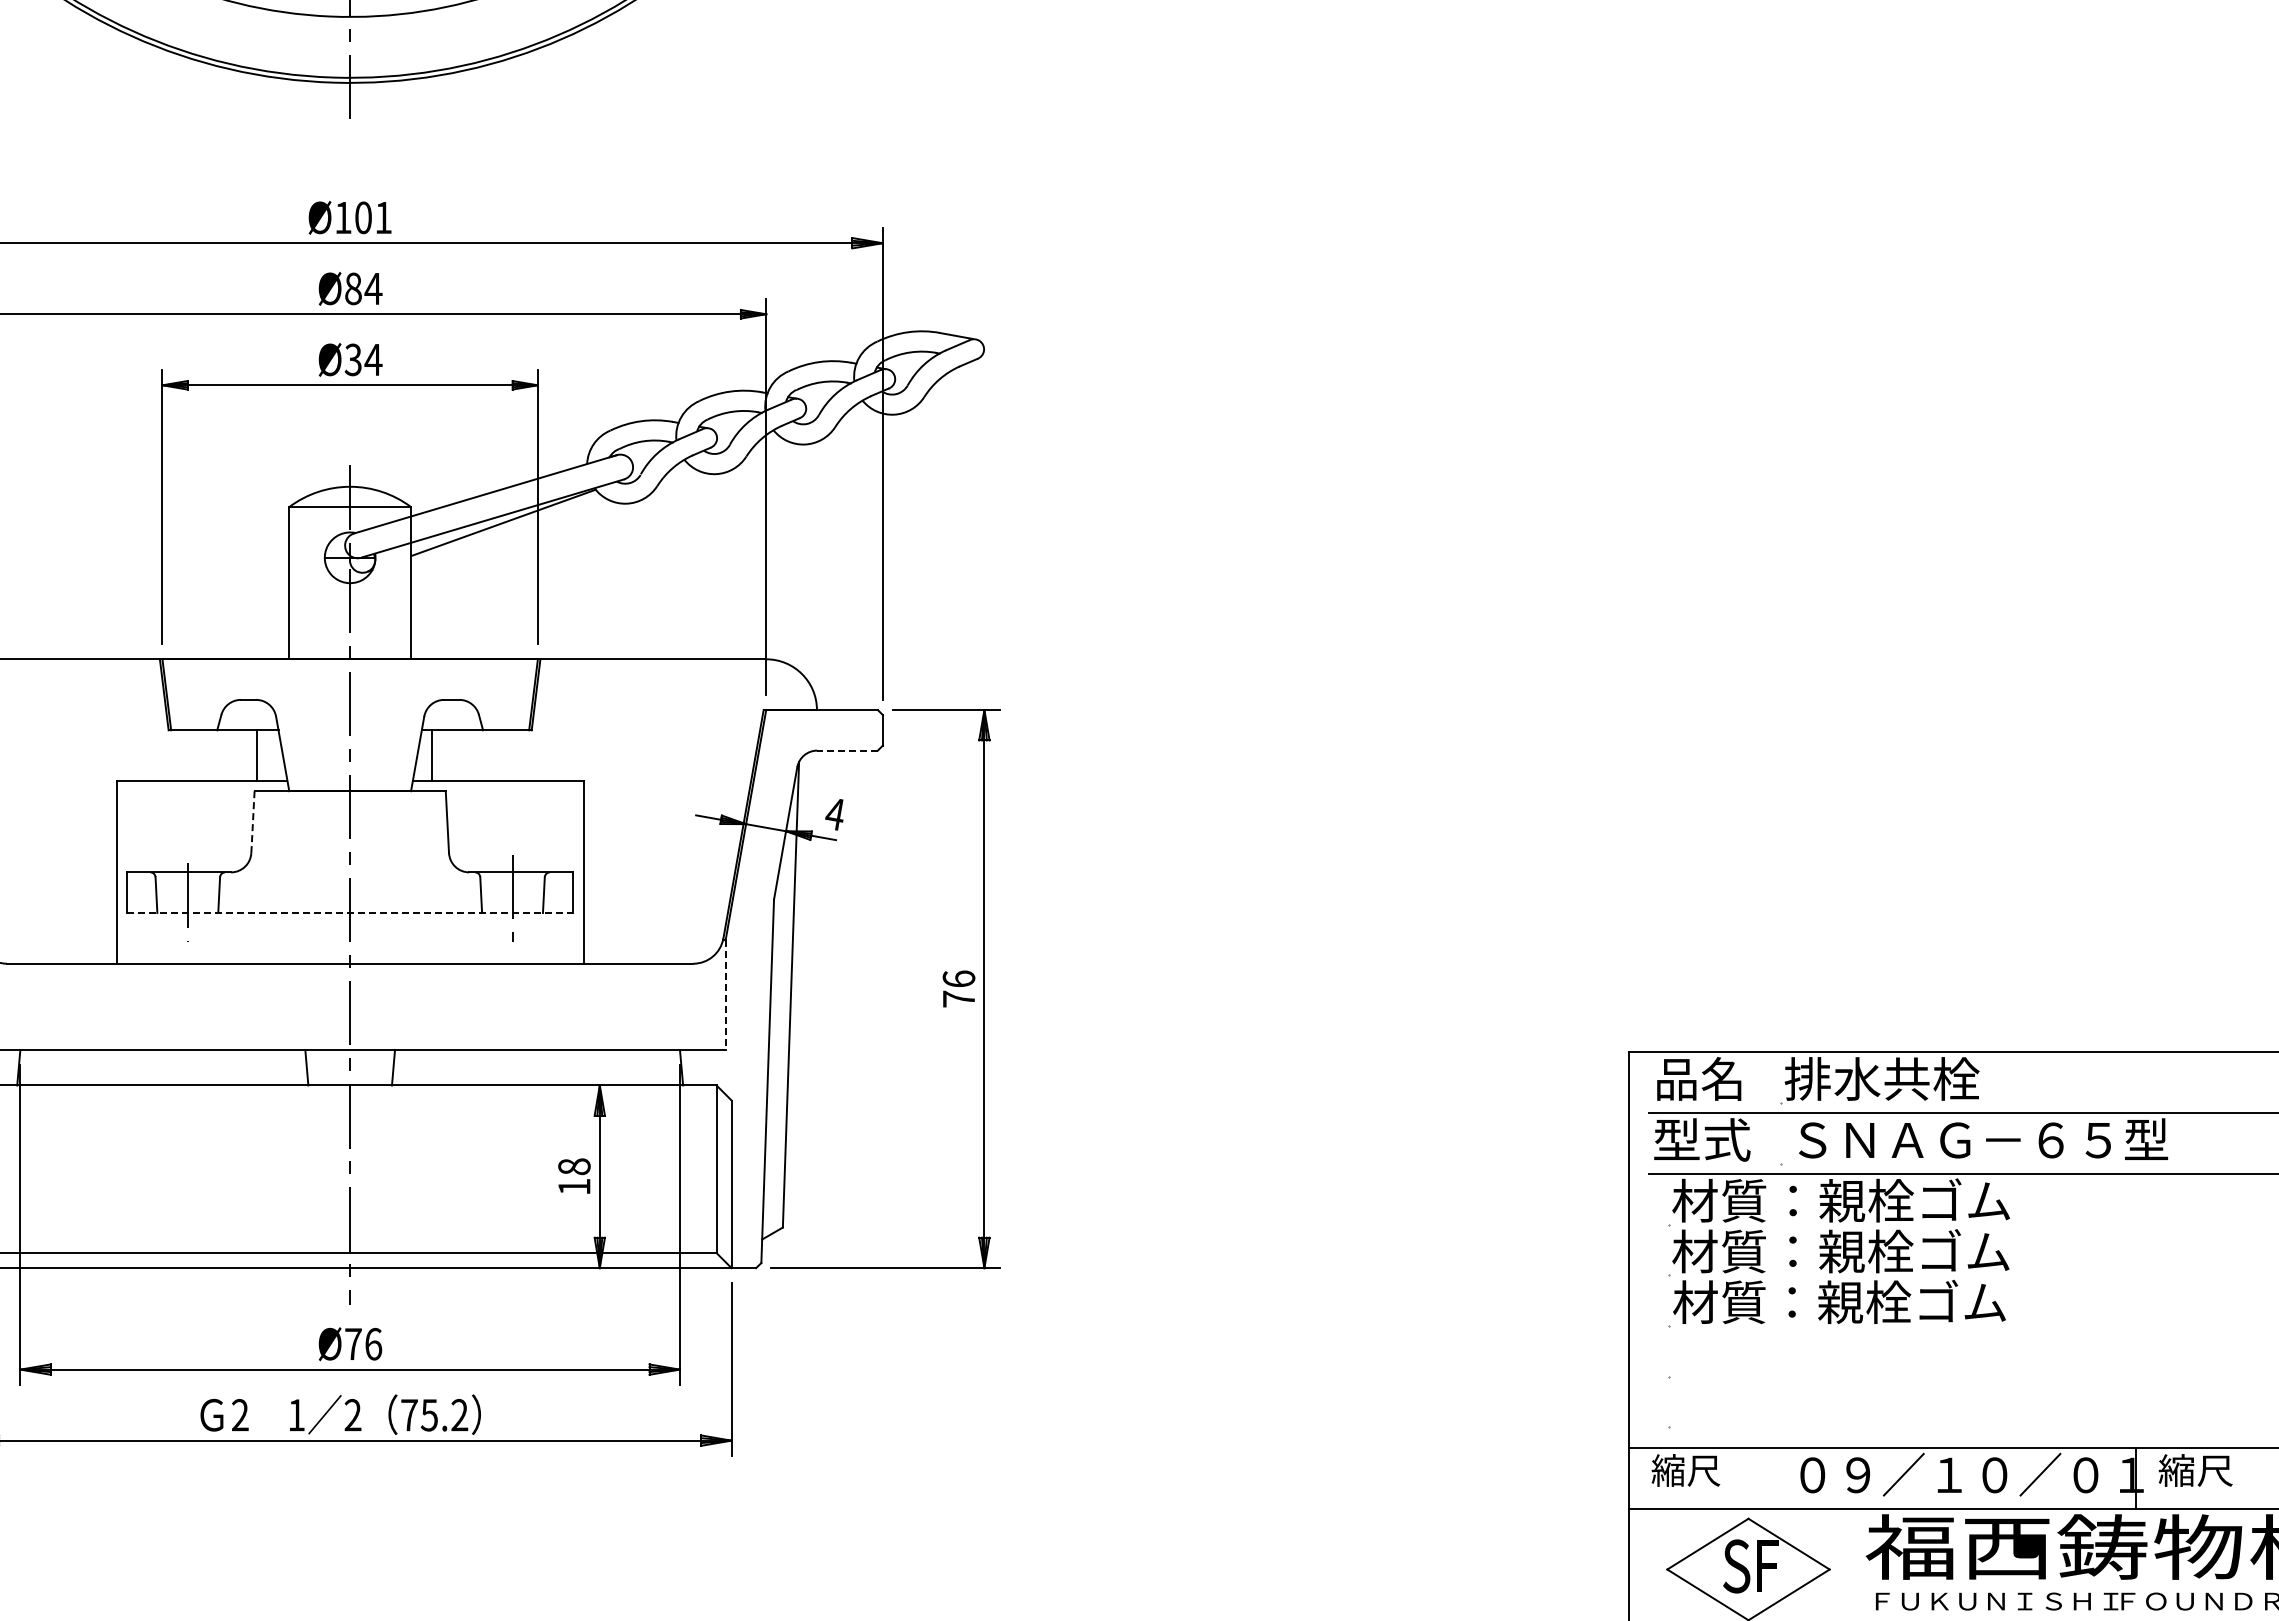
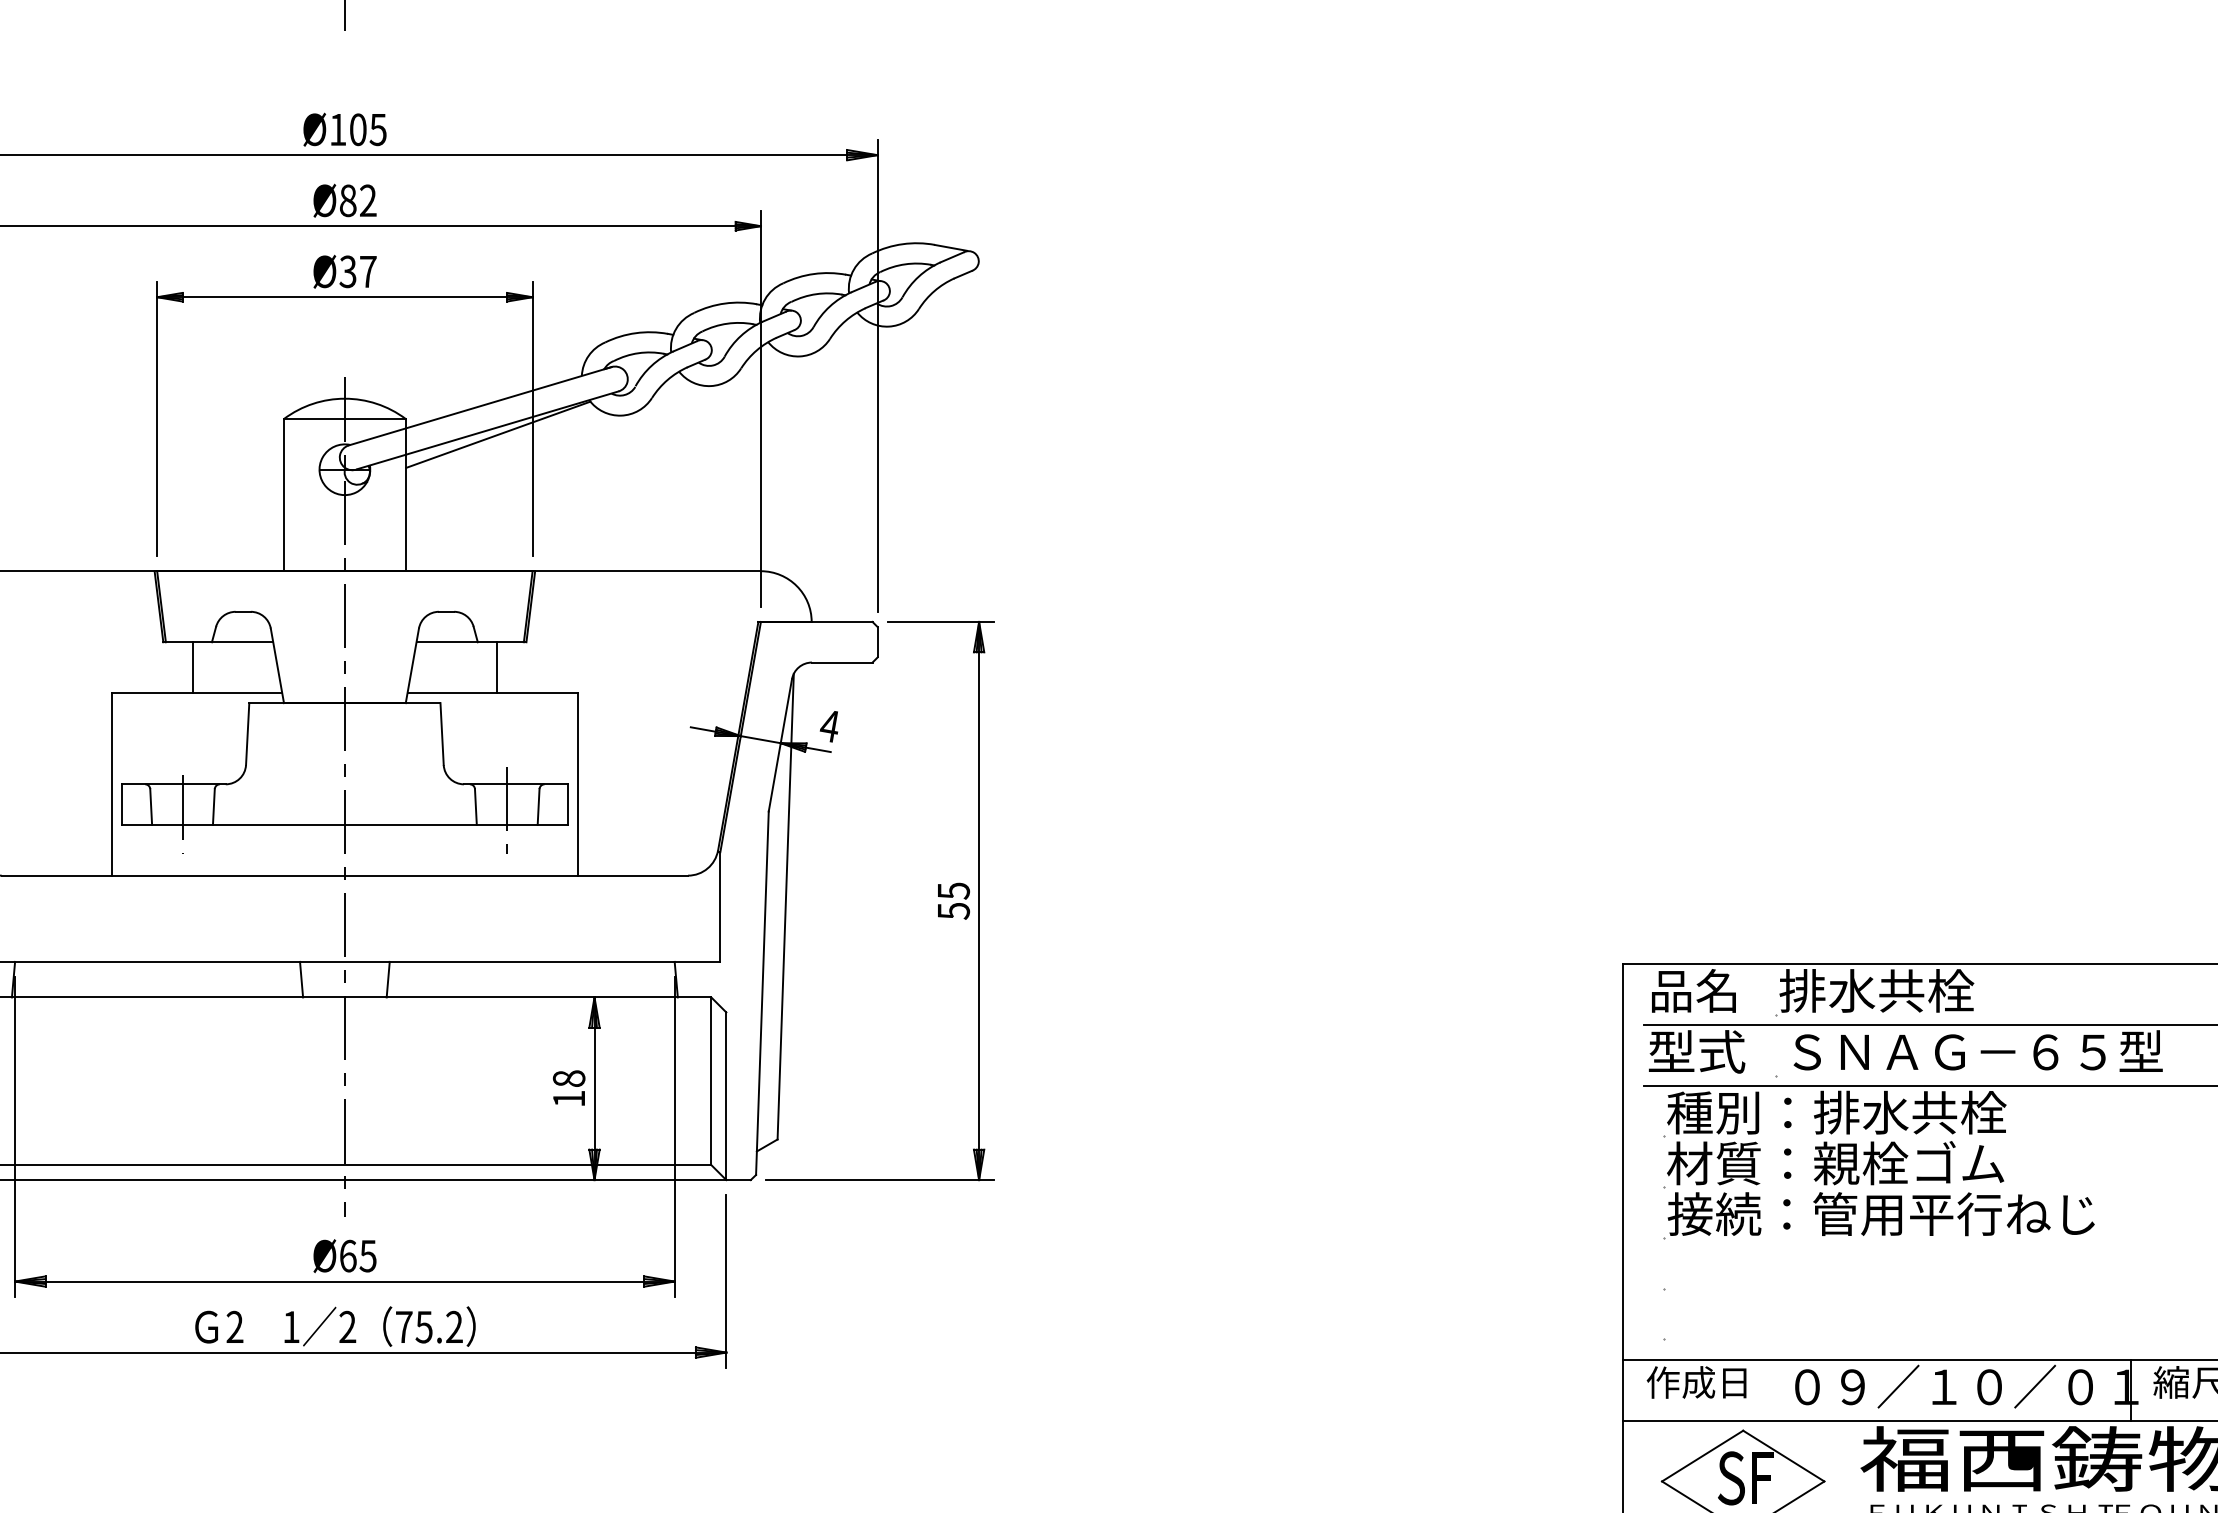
text: (383, 218) -> (378, 130), Ø101 -> Ø105
text: (373, 288) -> (368, 200), Ø84 -> Ø82
text: (373, 359) -> (368, 271), Ø34 -> Ø37
line: (847, 750) -> (842, 662), dashed -> solid
line: (256, 755) -> (192, 667), moved
line: (432, 755) -> (497, 667), moved
line: (252, 822) -> (247, 734), dashed -> solid
line: (350, 912) -> (345, 824), dashed -> solid
text: (958, 988) -> (953, 900), 76 -> 55
line: (725, 995) -> (720, 907), dashed -> solid
text: (1841, 1200) -> (1836, 1112), 材質：親栓ゴム -> 種別：排水共栓
text: (1886, 1301) -> (1881, 1213), 材質：親栓ゴム -> 接続：管用平行ねじ
text: (363, 1343) -> (358, 1255), Ø76 -> Ø65
text: (1701, 1470) -> (1696, 1382), 縮尺 -> 作成日

